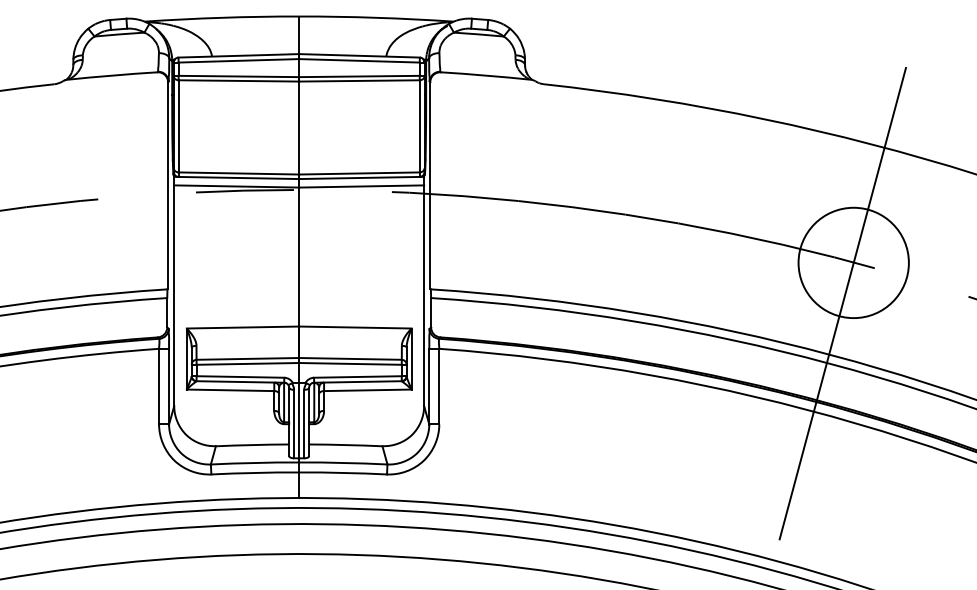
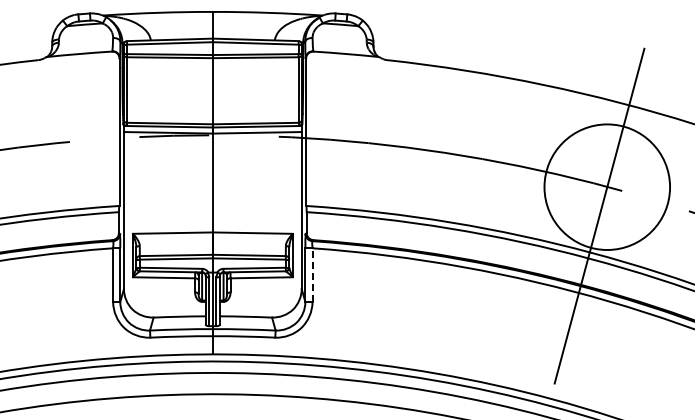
circle: (854, 261) -> (607, 186), size x1.6
line: (439, 387) -> (312, 275), solid -> dashed

